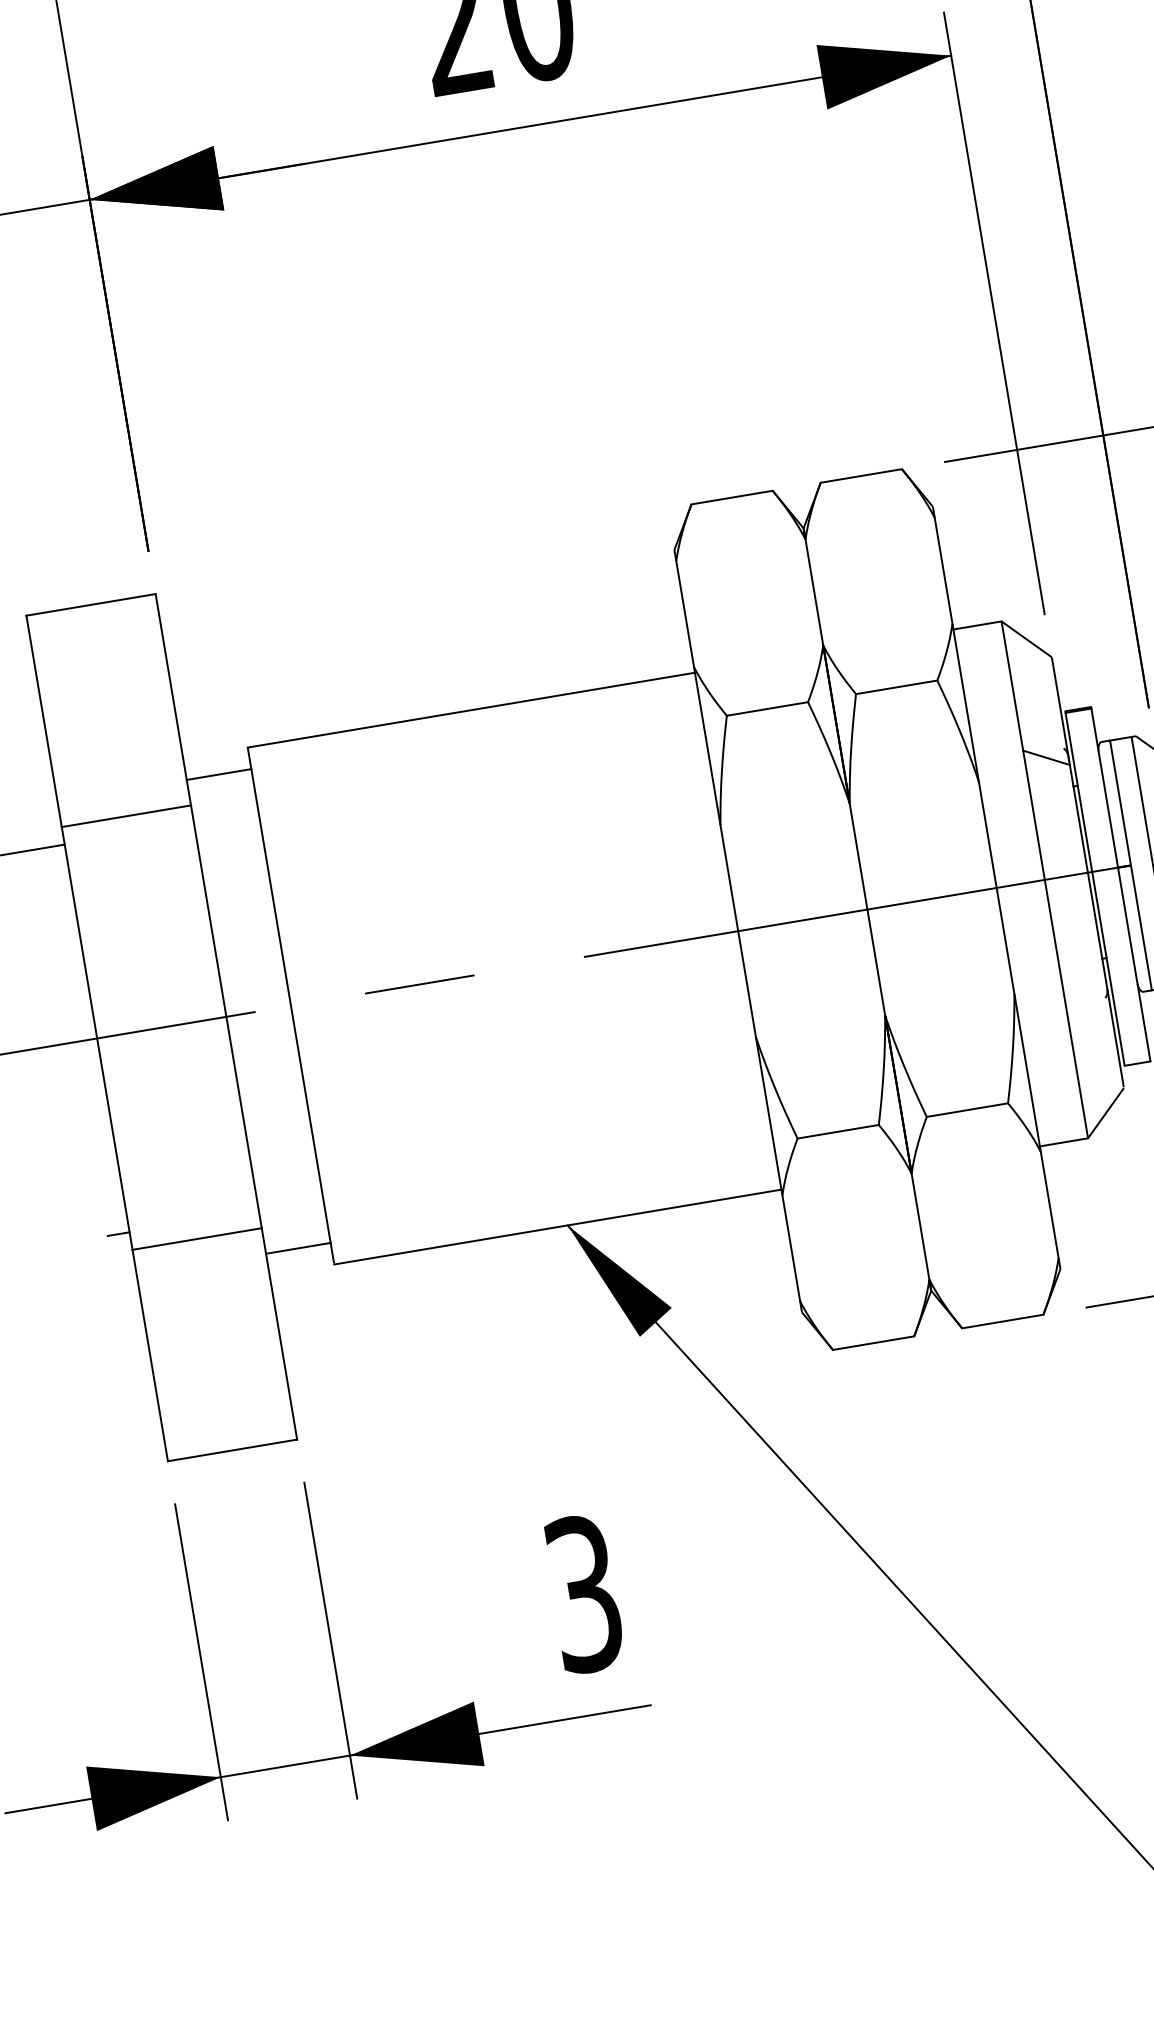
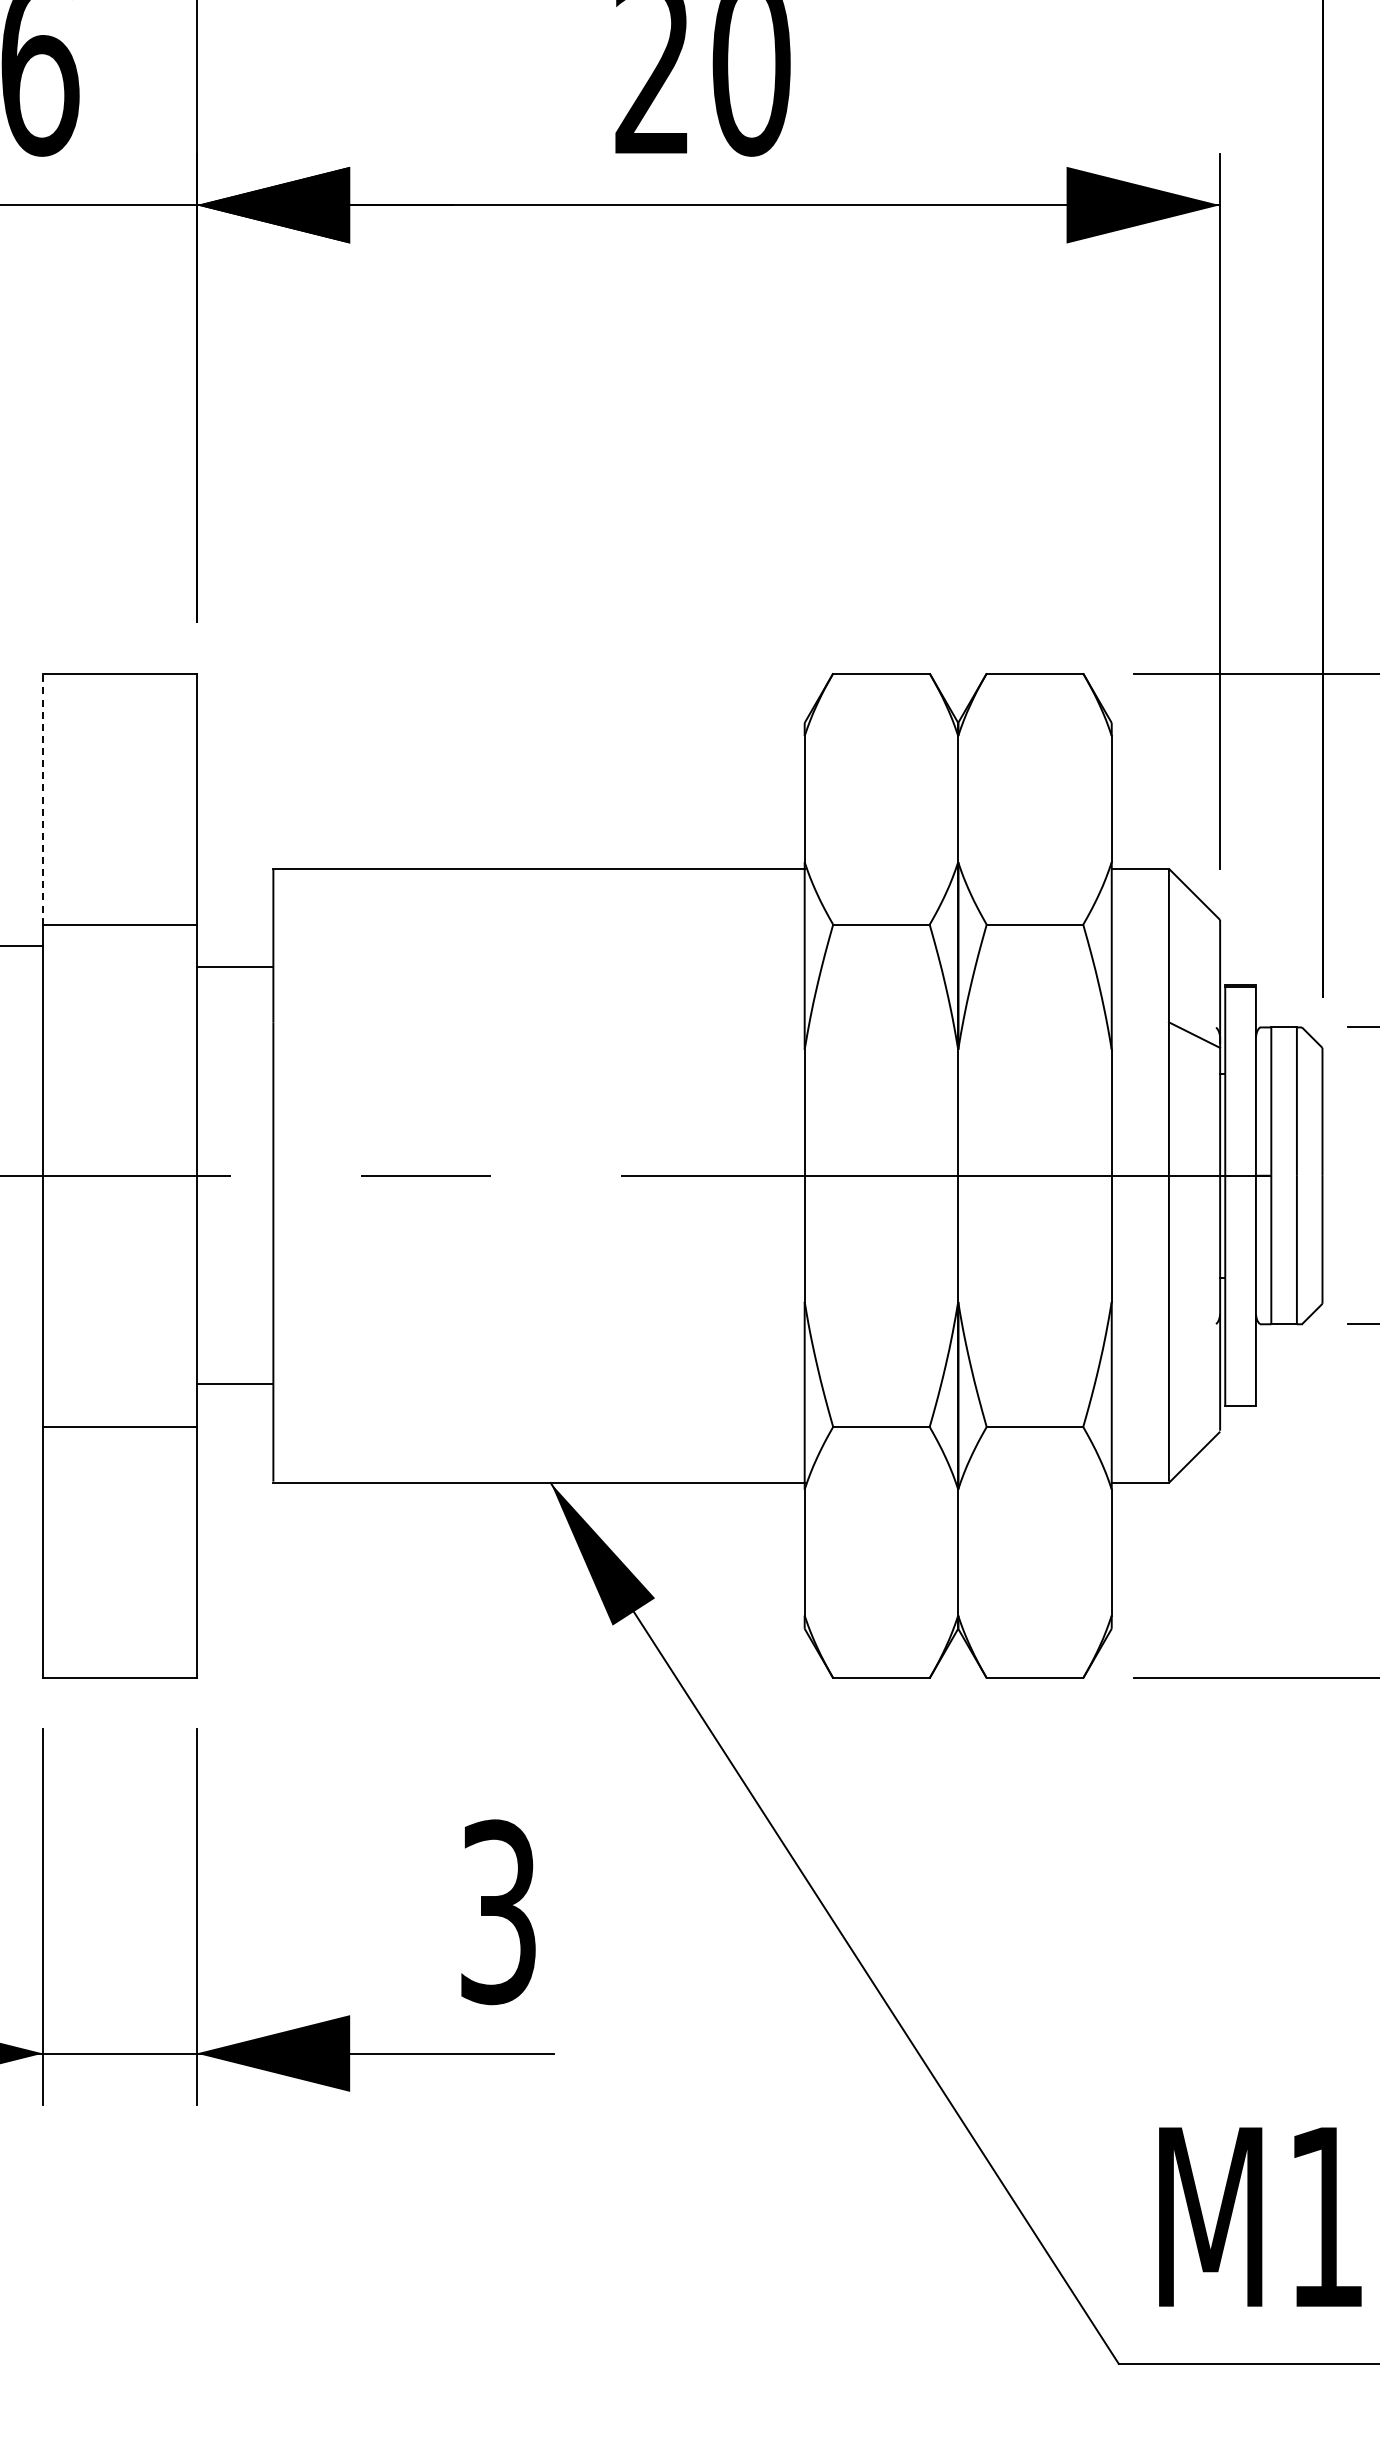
line: (44, 721) -> (43, 799), solid -> dashed
line: (218, 774) -> (234, 967), moved
line: (119, 1234) -> (30, 1406), removed
line: (297, 1248) -> (234, 1384), moved

